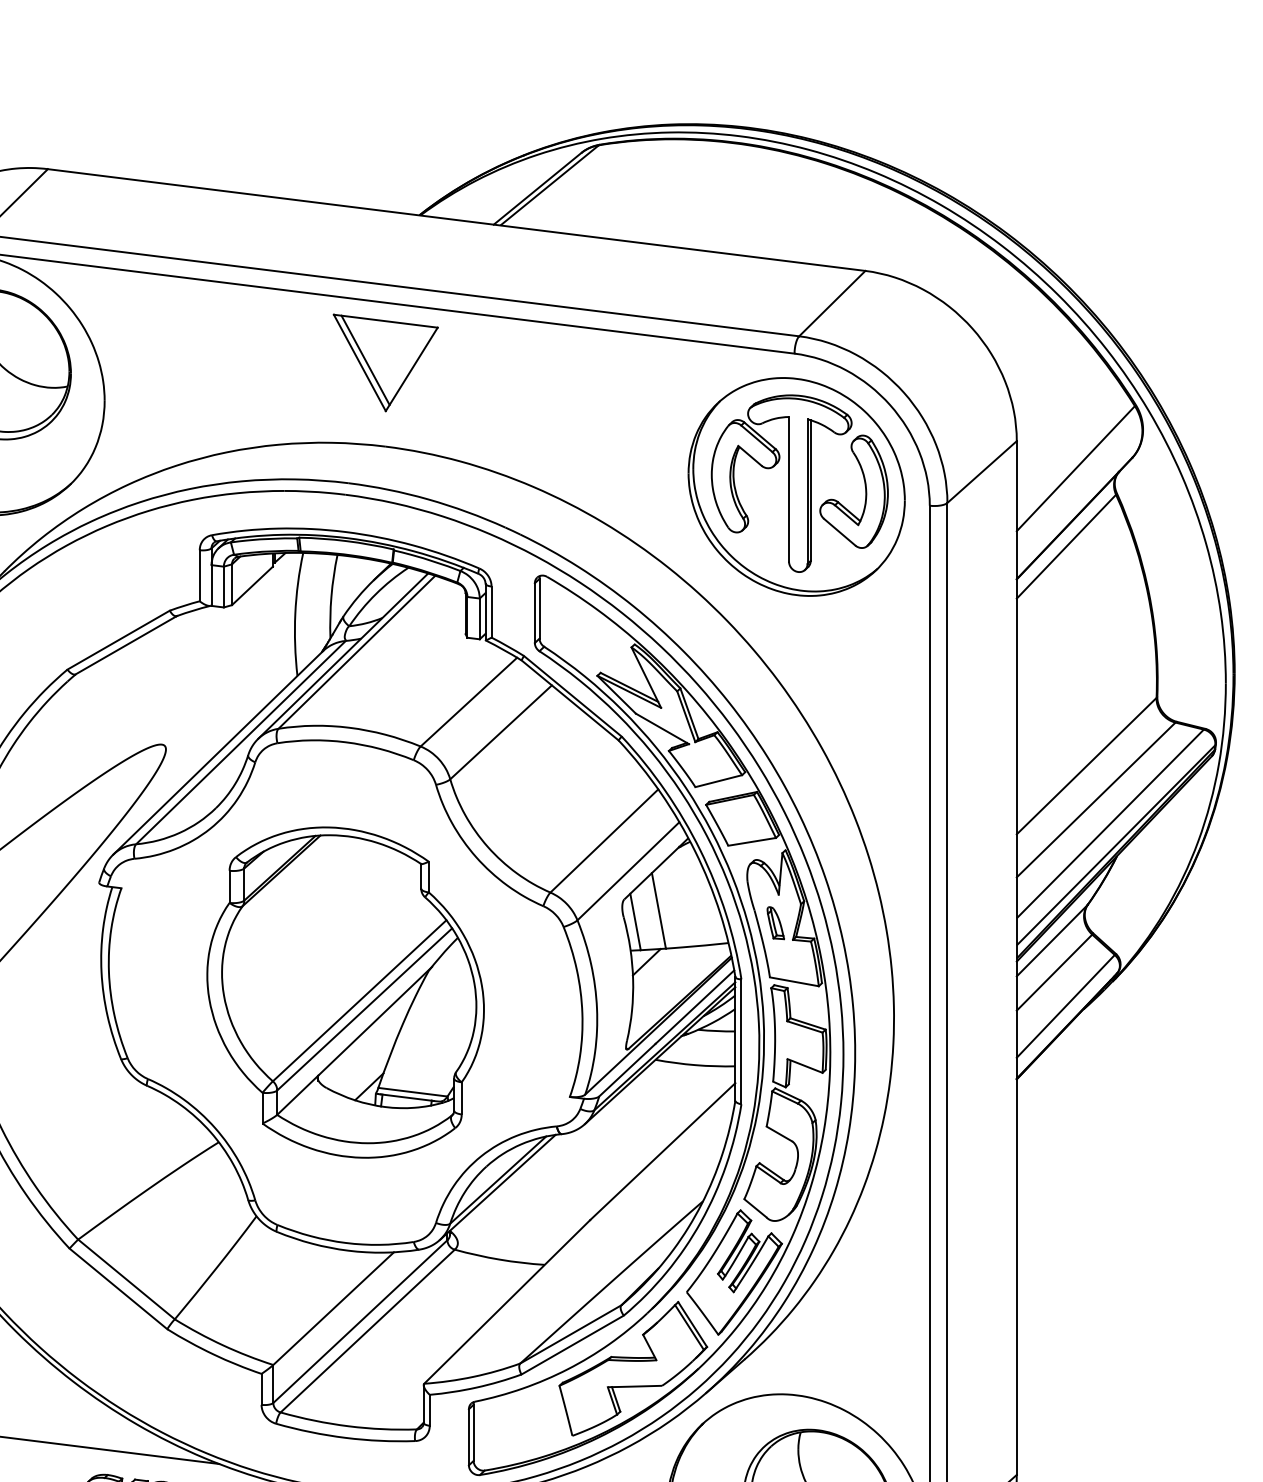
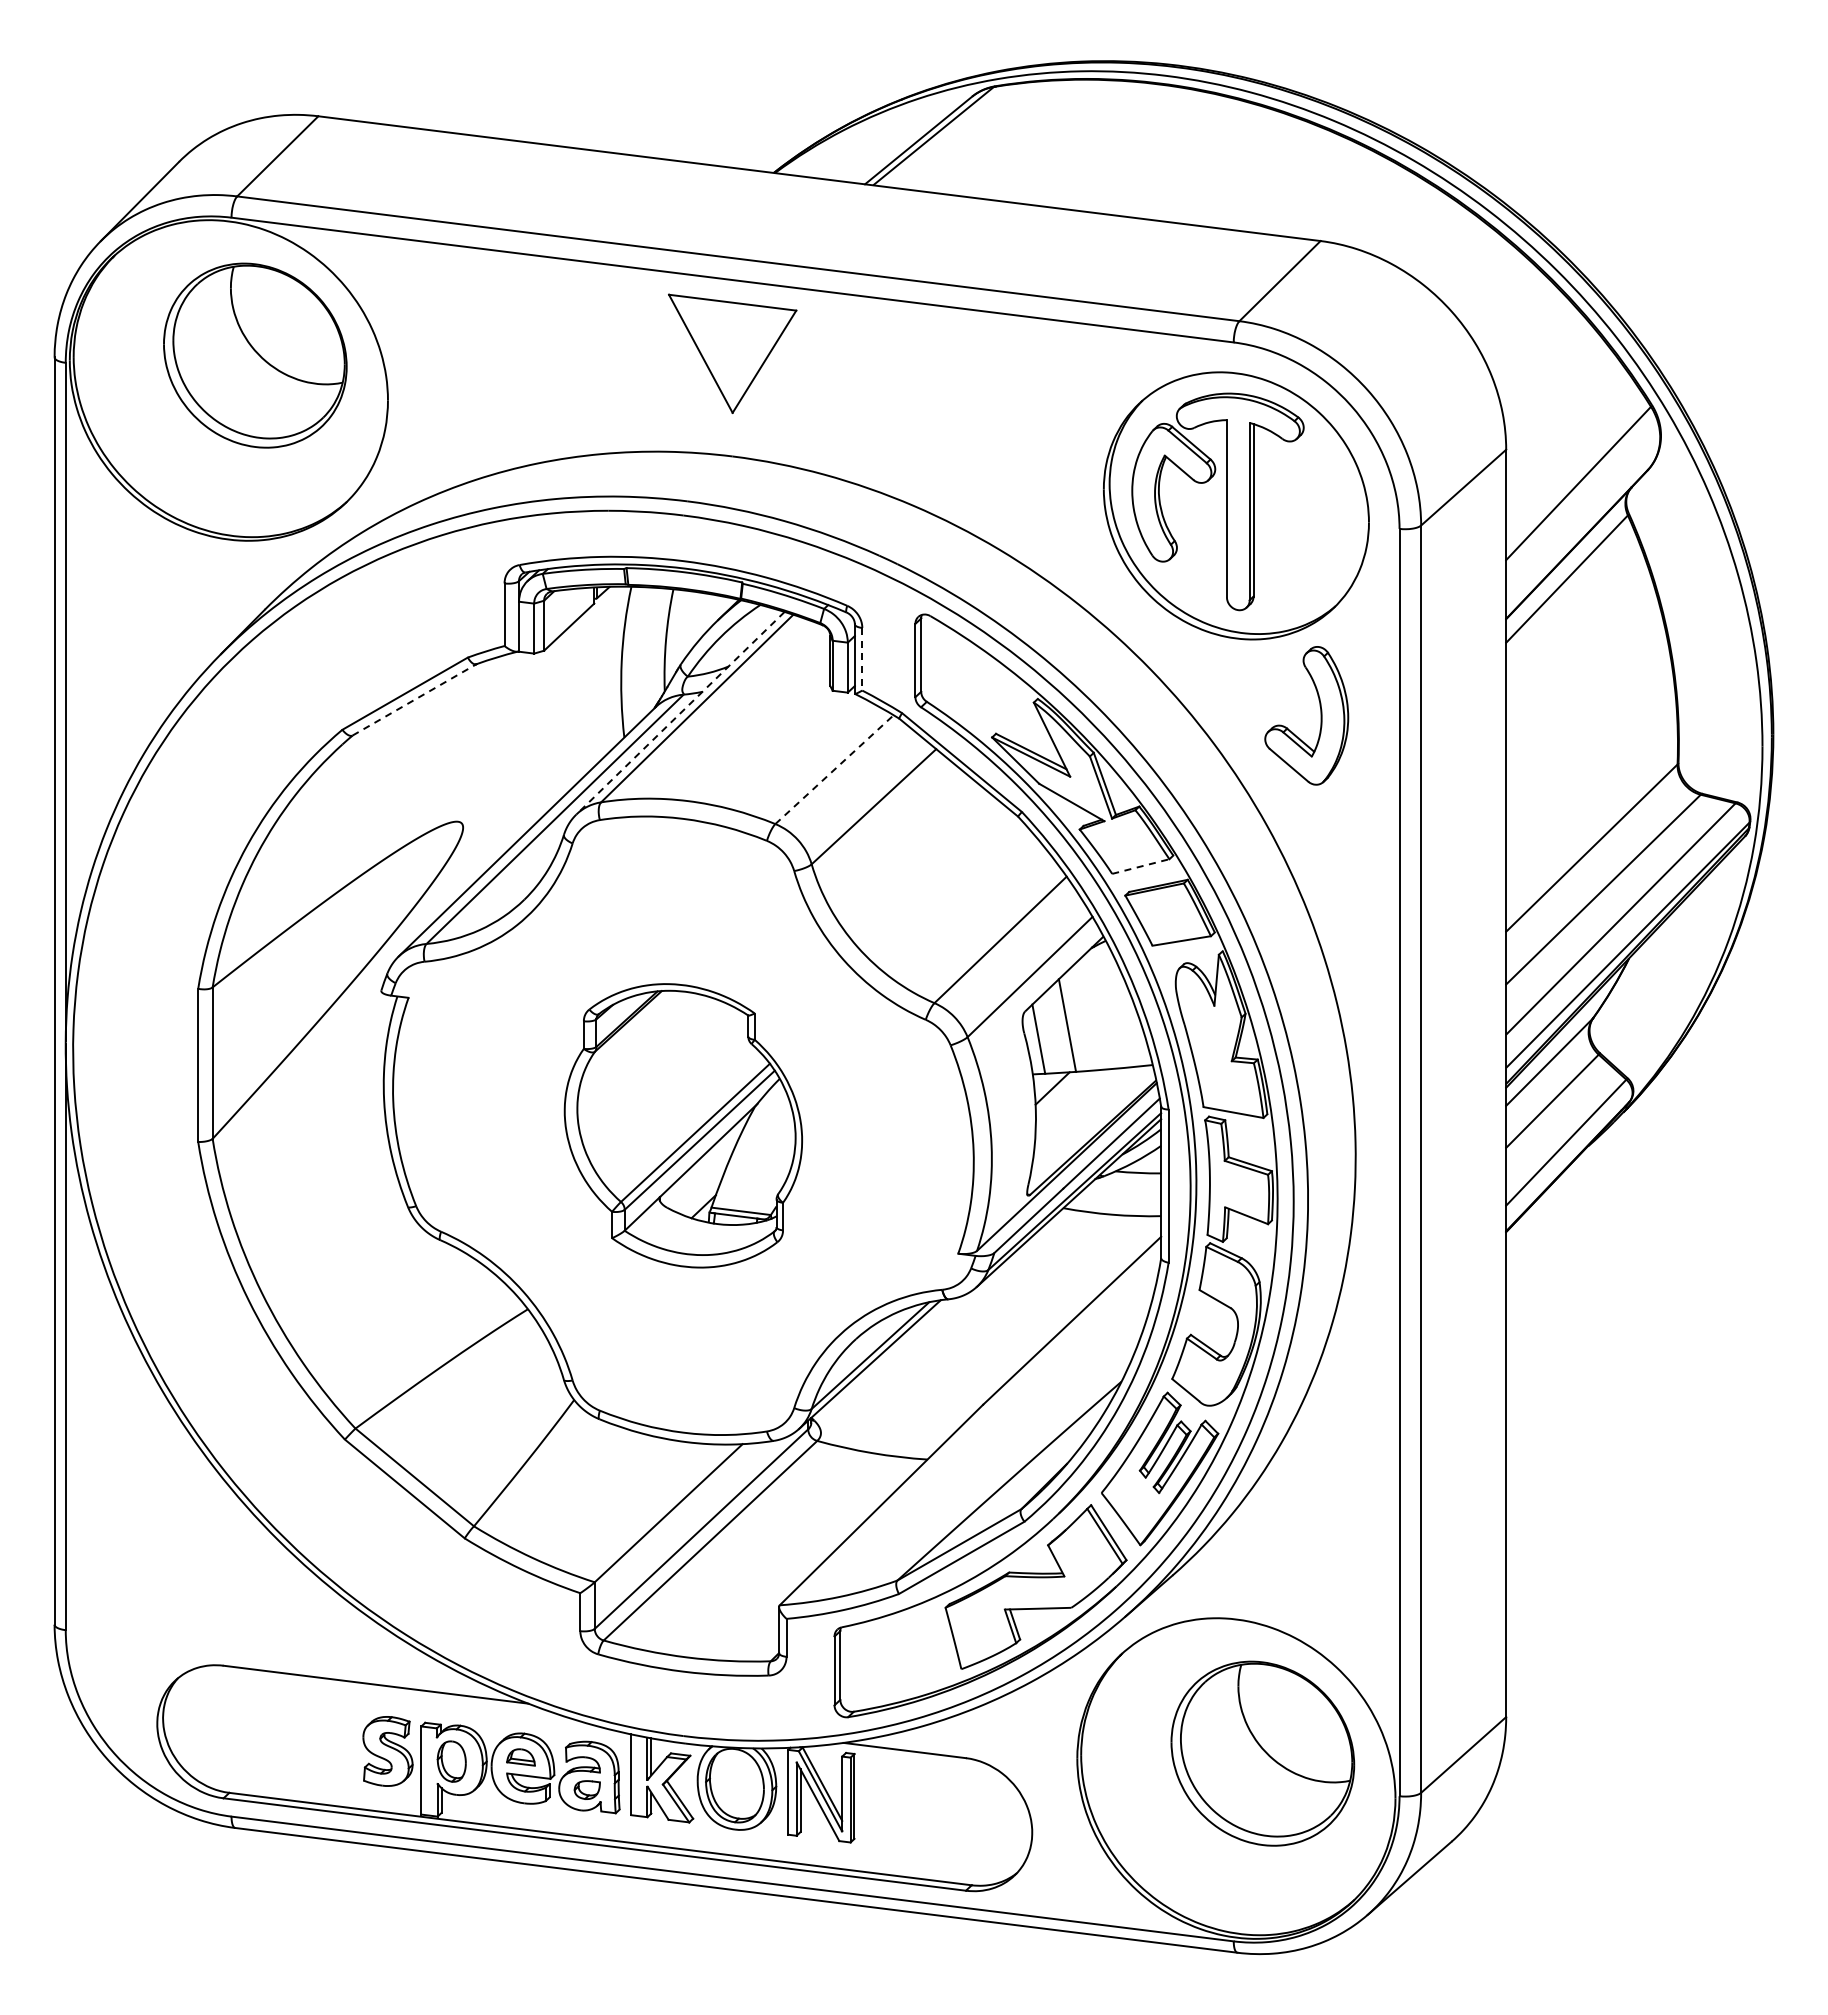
line: (365, 360) -> (707, 350), removed
part: (865, 491) -> (1320, 715), moved
line: (491, 612) -> (862, 659), solid -> dashed
line: (126, 644) -> (414, 699), solid -> dashed
line: (343, 656) -> (680, 713), solid -> dashed
line: (468, 701) -> (834, 769), solid -> dashed
line: (718, 781) -> (1140, 866), solid -> dashed
part: (775, 923) -> (1210, 1040), removed
part: (345, 992) -> (683, 1125), size x0.7

